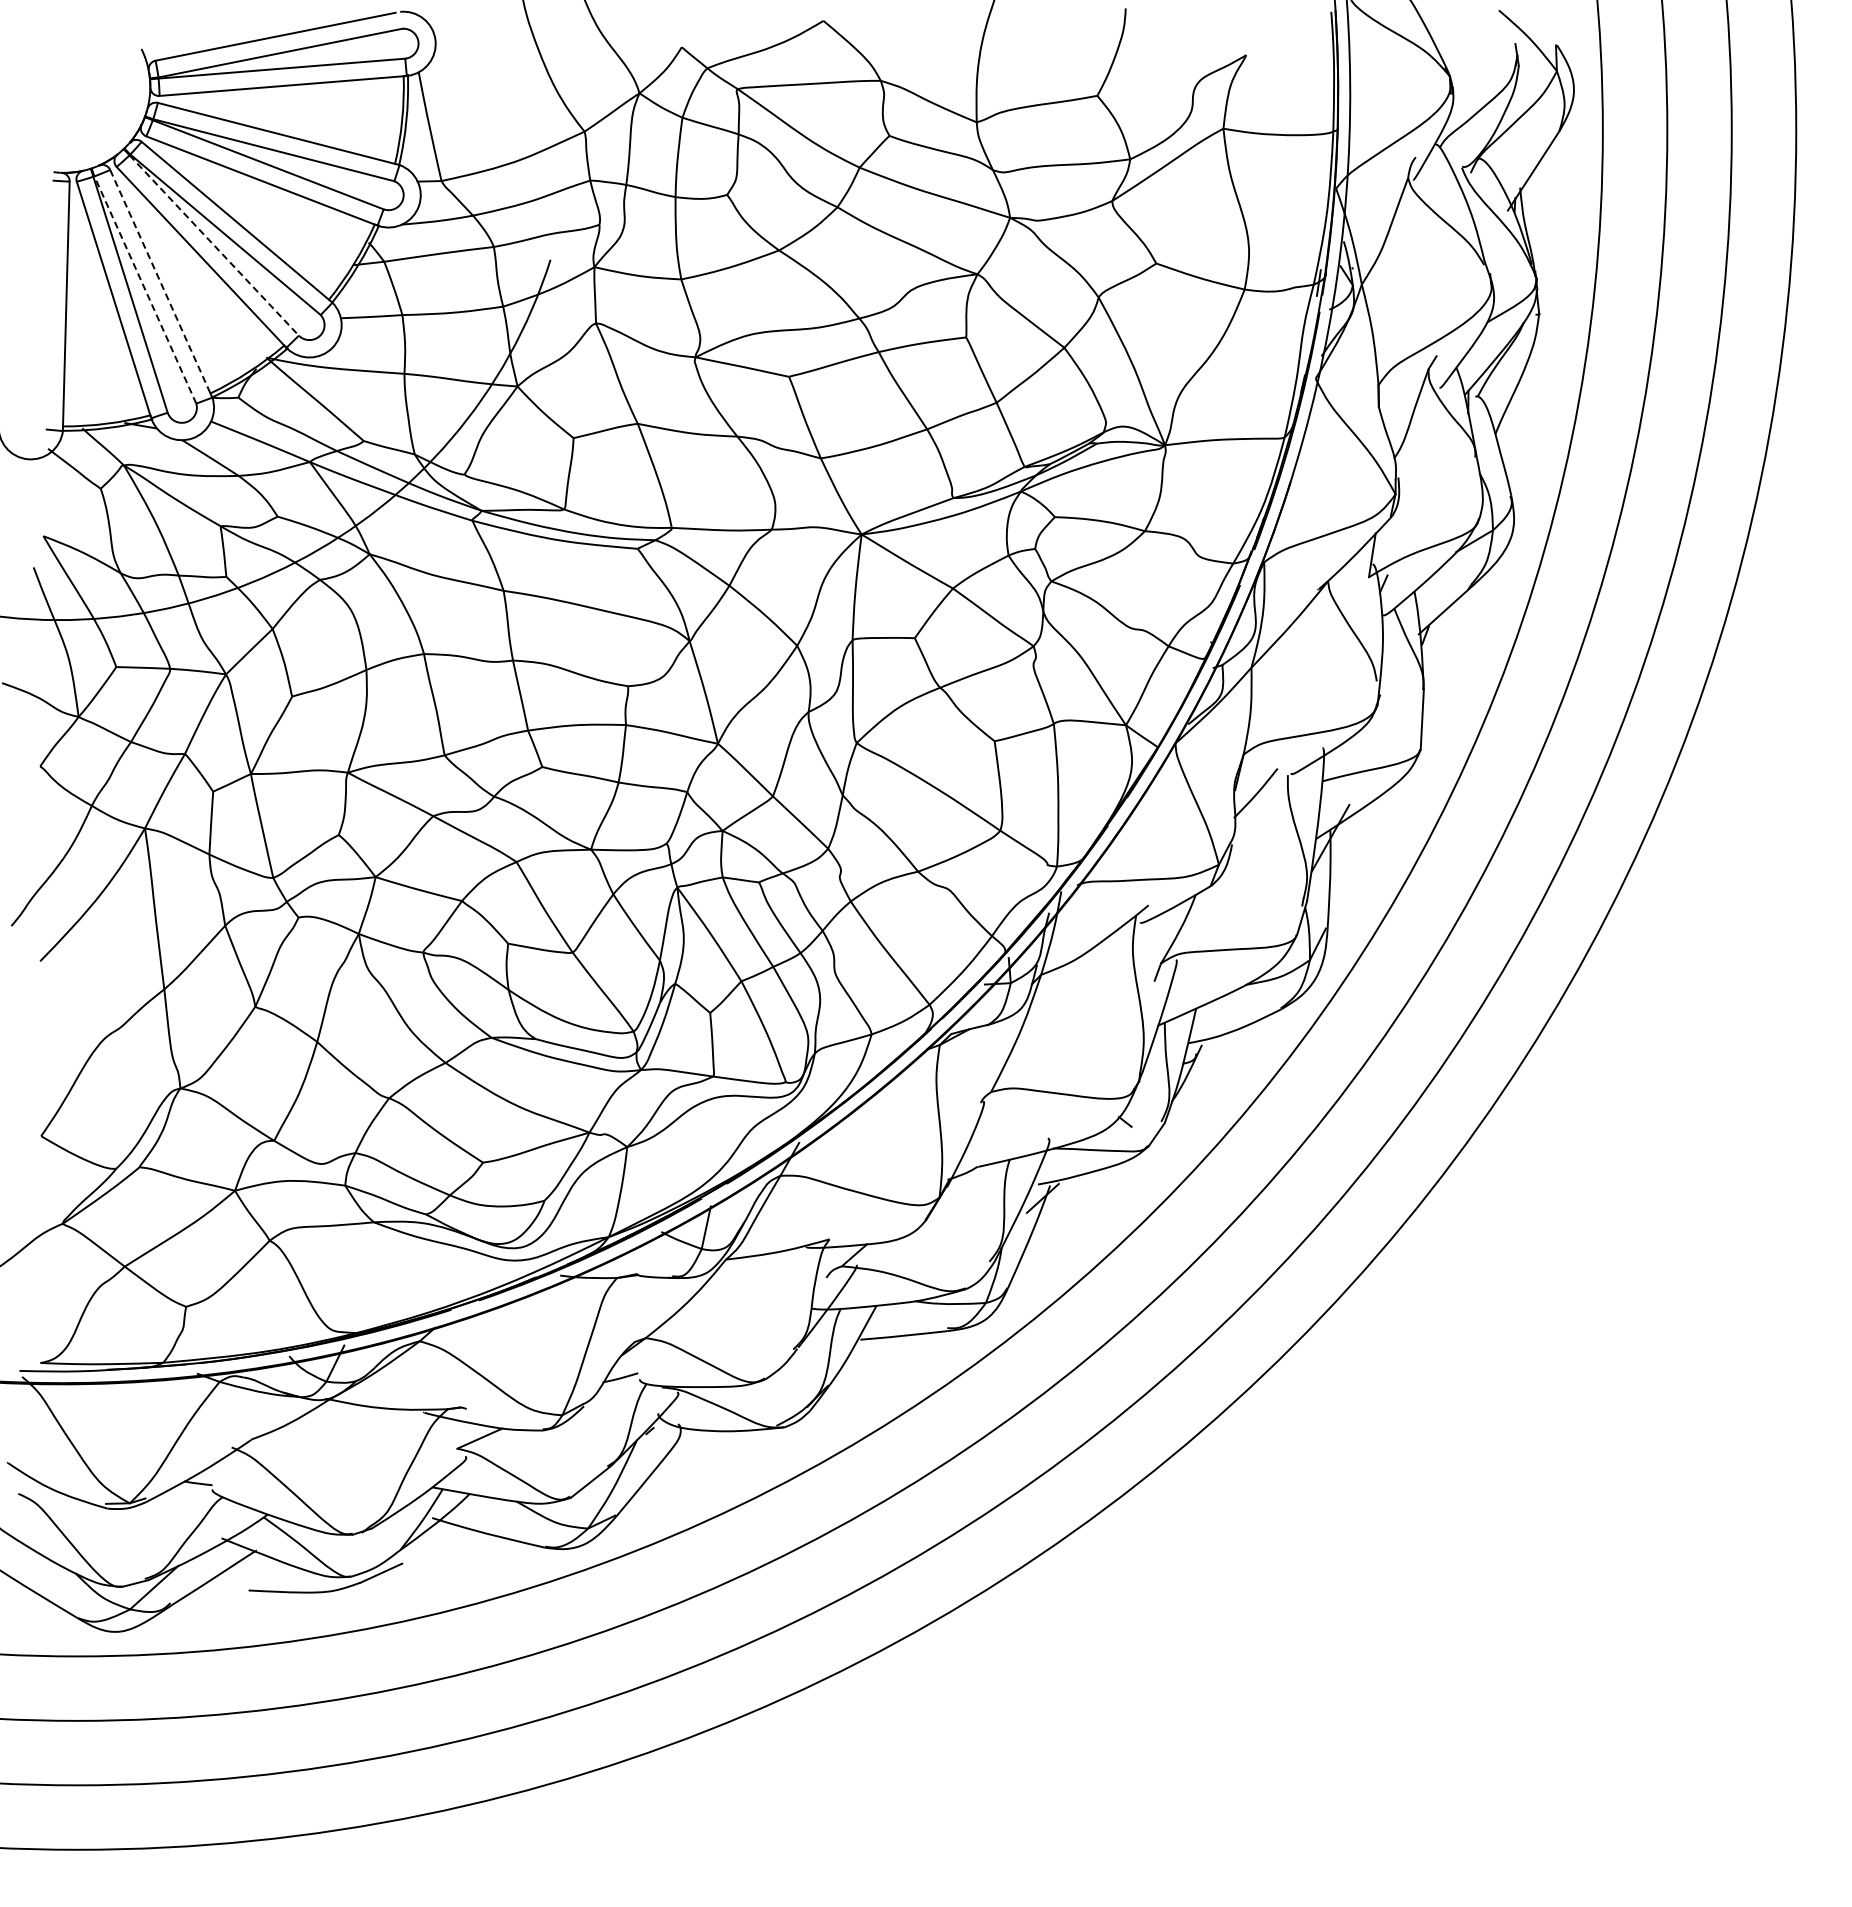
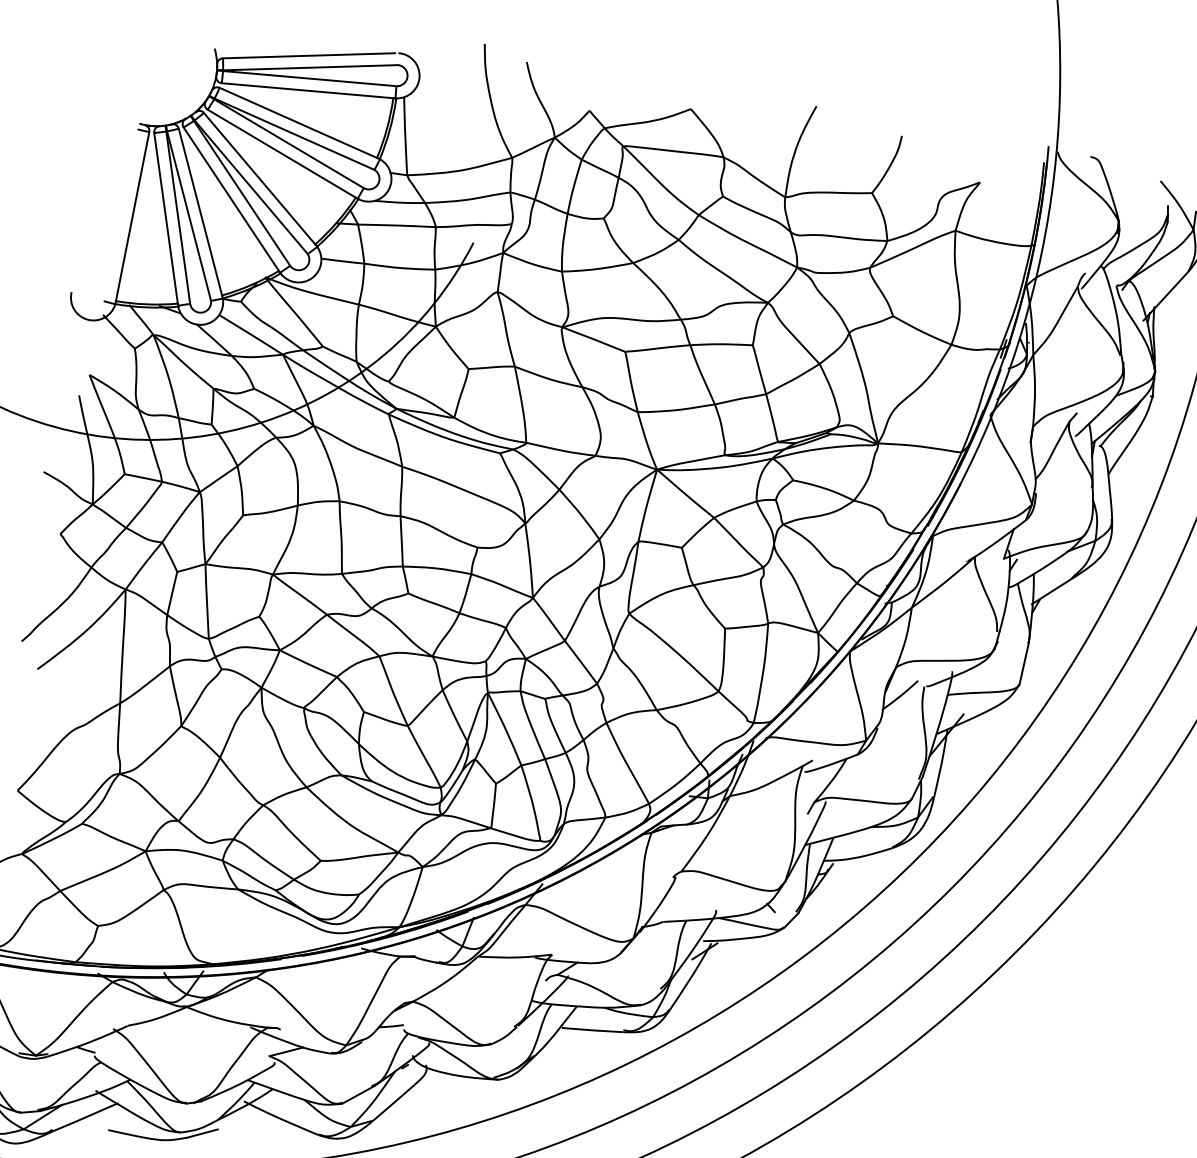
line: (214, 245) -> (242, 193), dashed -> solid
line: (160, 282) -> (200, 212), dashed -> solid
line: (145, 289) -> (189, 215), dashed -> solid

